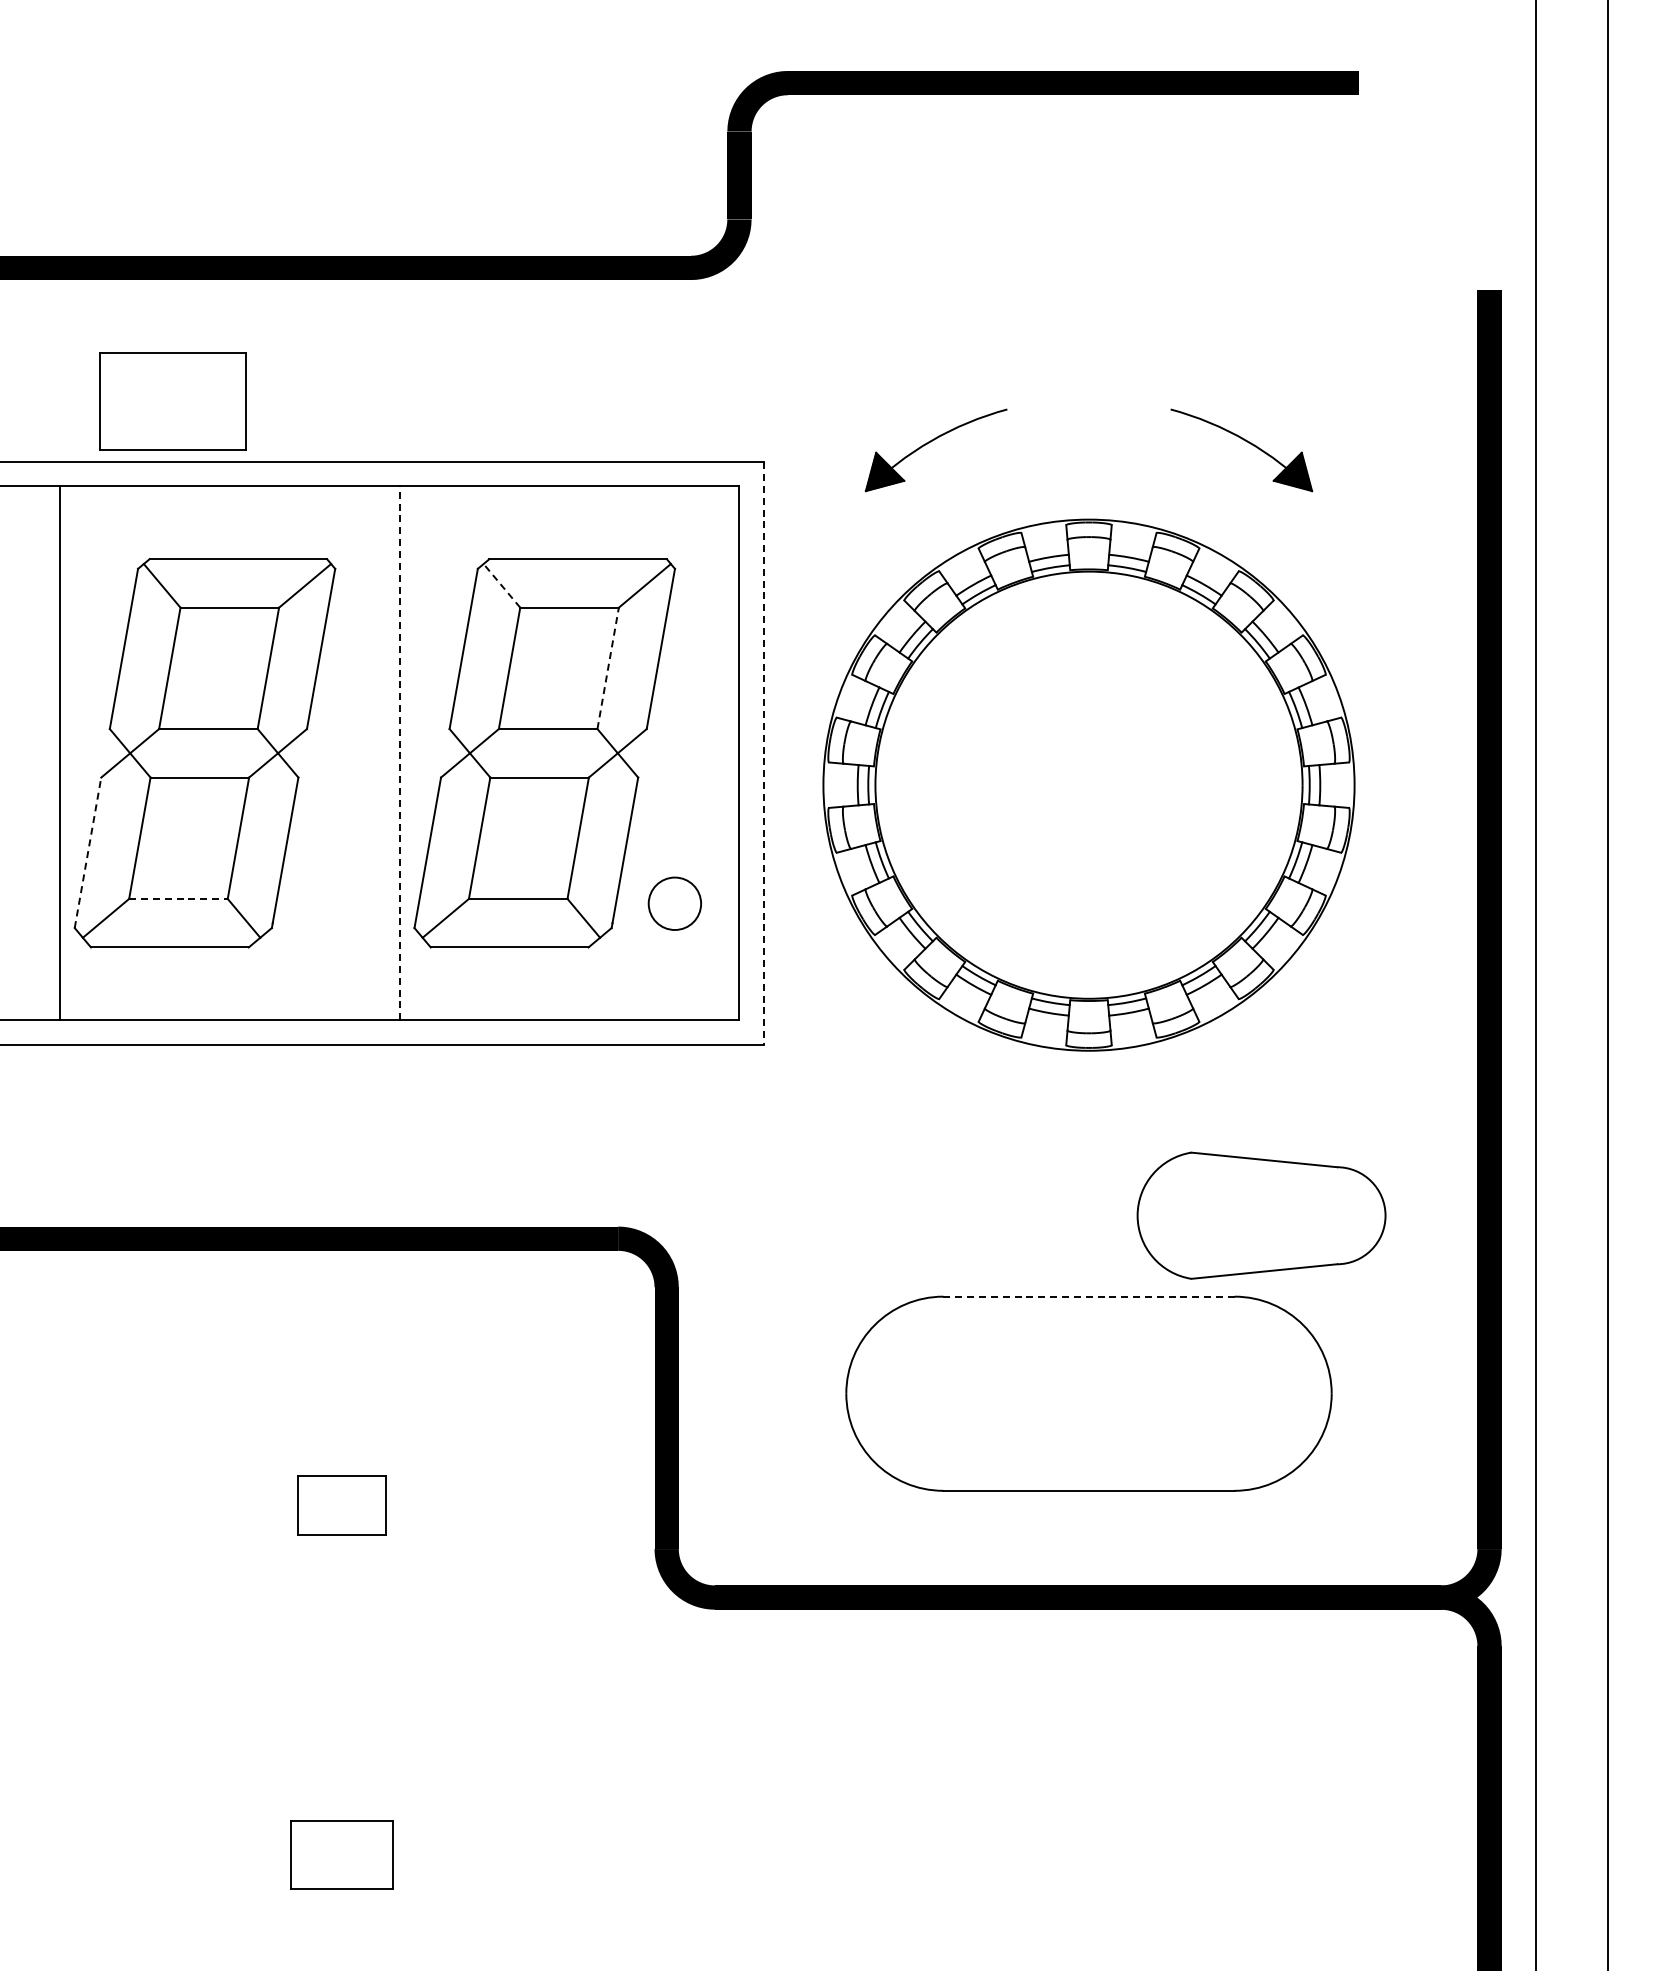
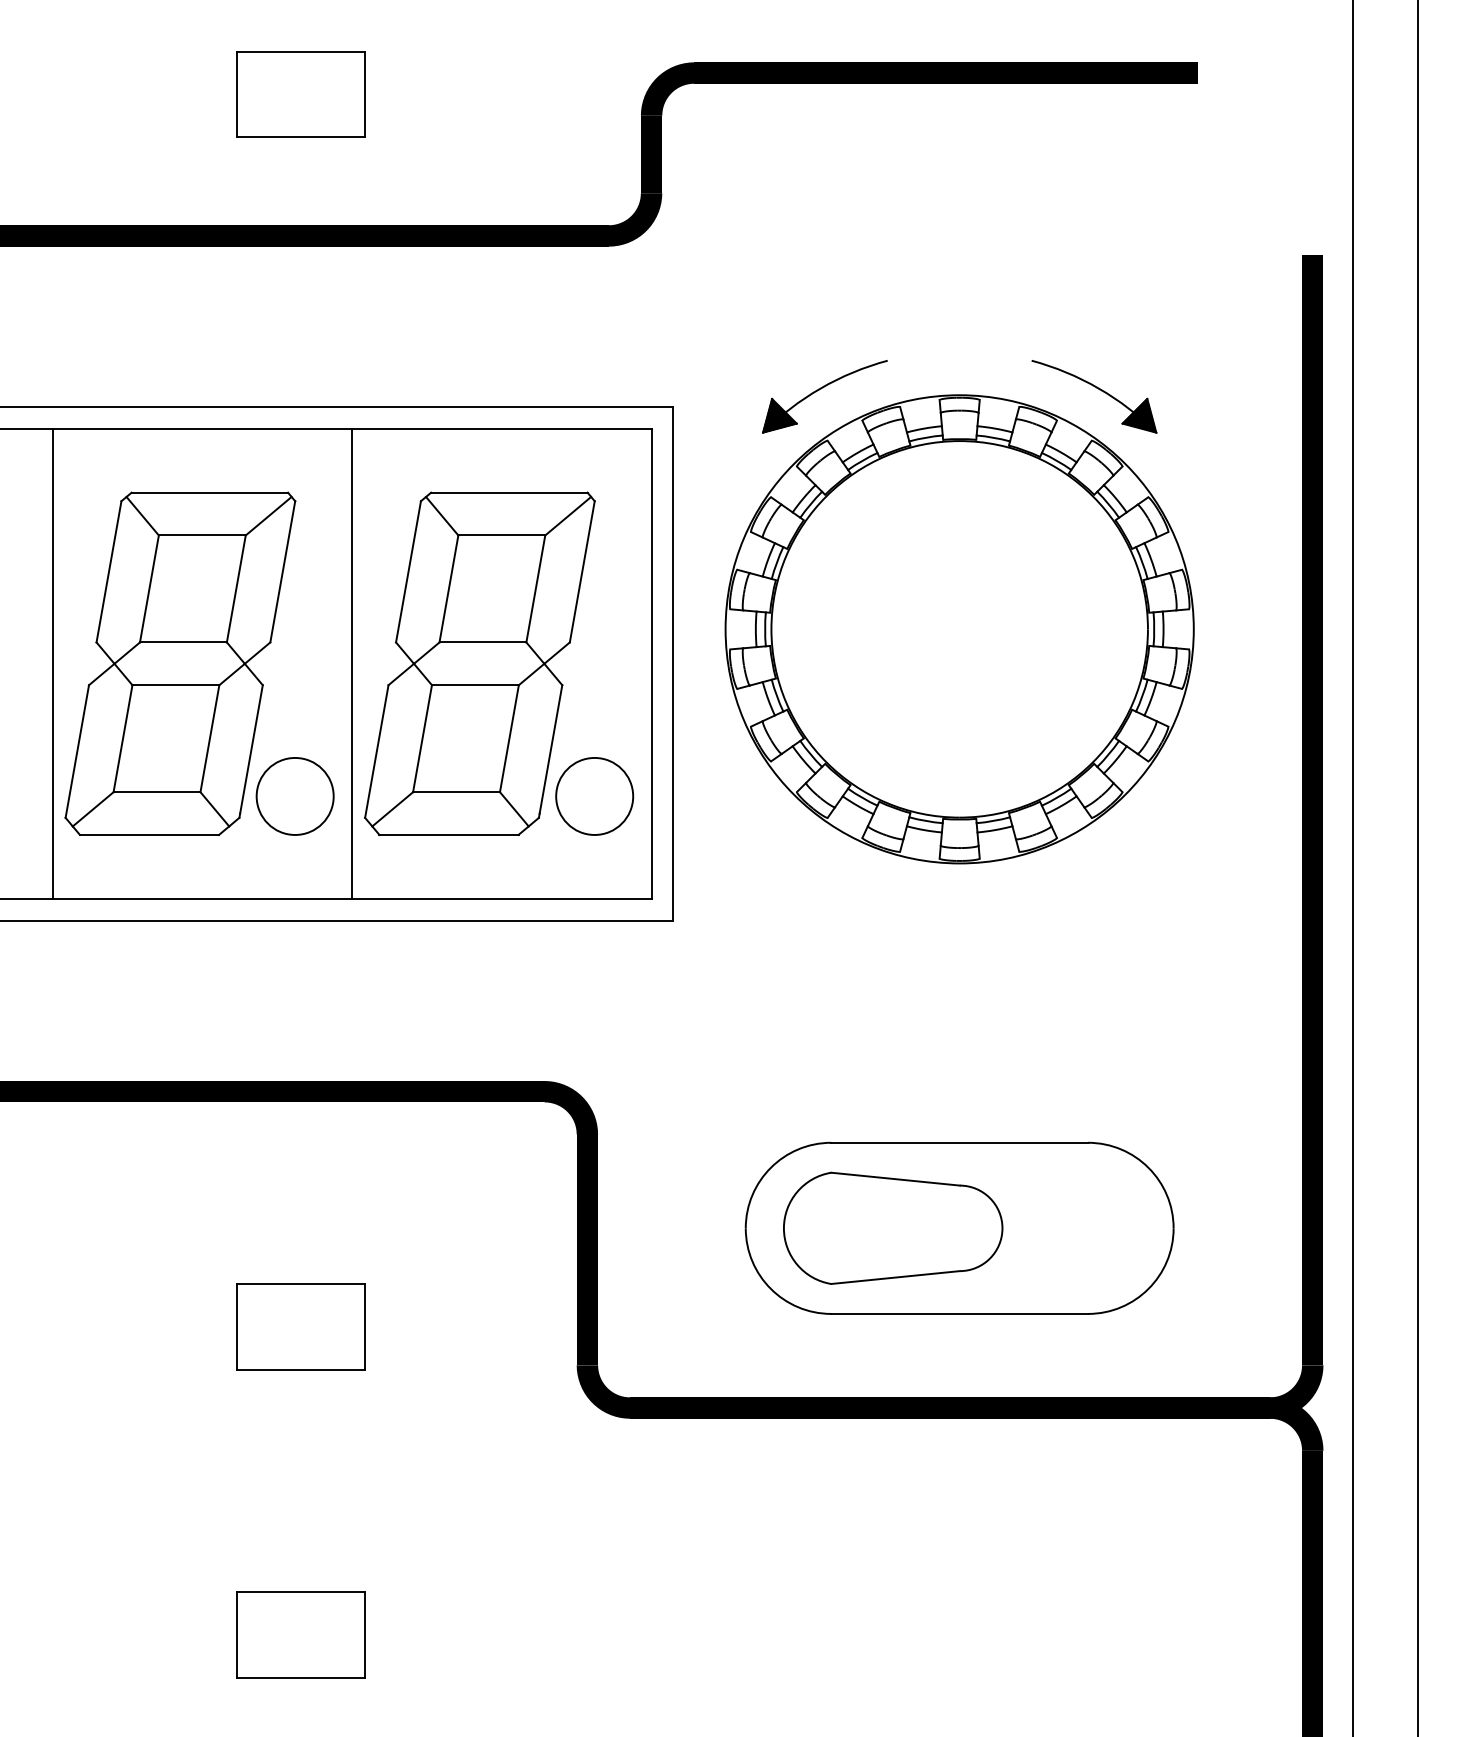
part: (172, 401) -> (300, 94), moved
line: (501, 585) -> (441, 515), dashed -> solid
line: (608, 668) -> (536, 589), dashed -> solid
line: (399, 753) -> (351, 663), dashed -> solid
line: (763, 753) -> (672, 663), dashed -> solid
part: (1088, 784) -> (959, 628), moved
line: (88, 852) -> (77, 751), dashed -> solid
line: (178, 898) -> (157, 791), dashed -> solid
circle: (334, 903) -> (294, 796), added
circle: (674, 903) -> (594, 796), size x1.67
part: (1261, 1215) -> (893, 1228), moved
line: (1089, 1296) -> (960, 1142), dashed -> solid
part: (341, 1505) -> (300, 1326), size x1.67
part: (341, 1854) -> (300, 1634), size x1.43

